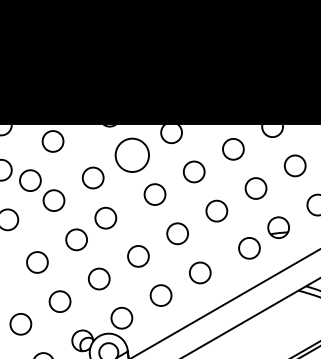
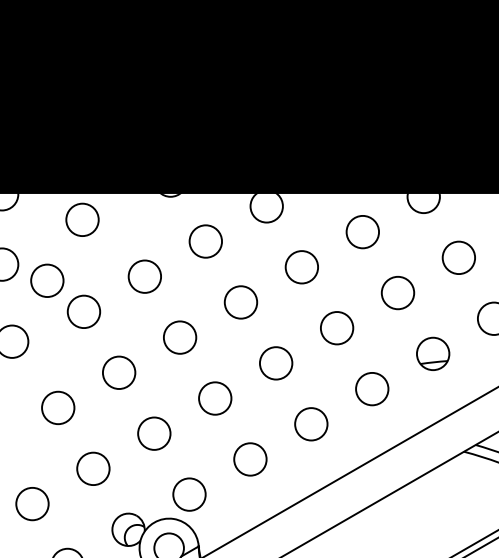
circle: (132, 155) -> (205, 241), size x0.62
circle: (105, 217) -> (179, 336), moved
circle: (249, 248) -> (372, 389), moved

